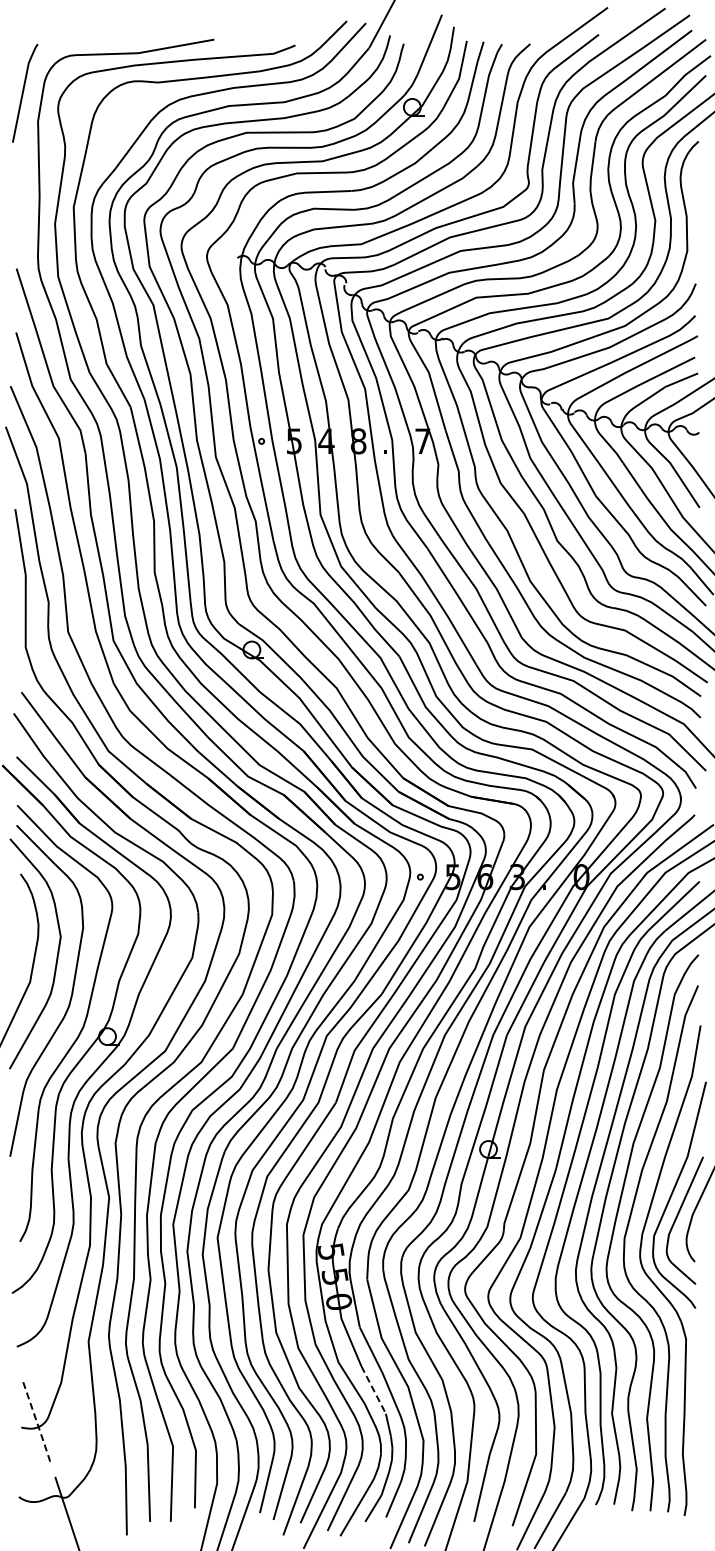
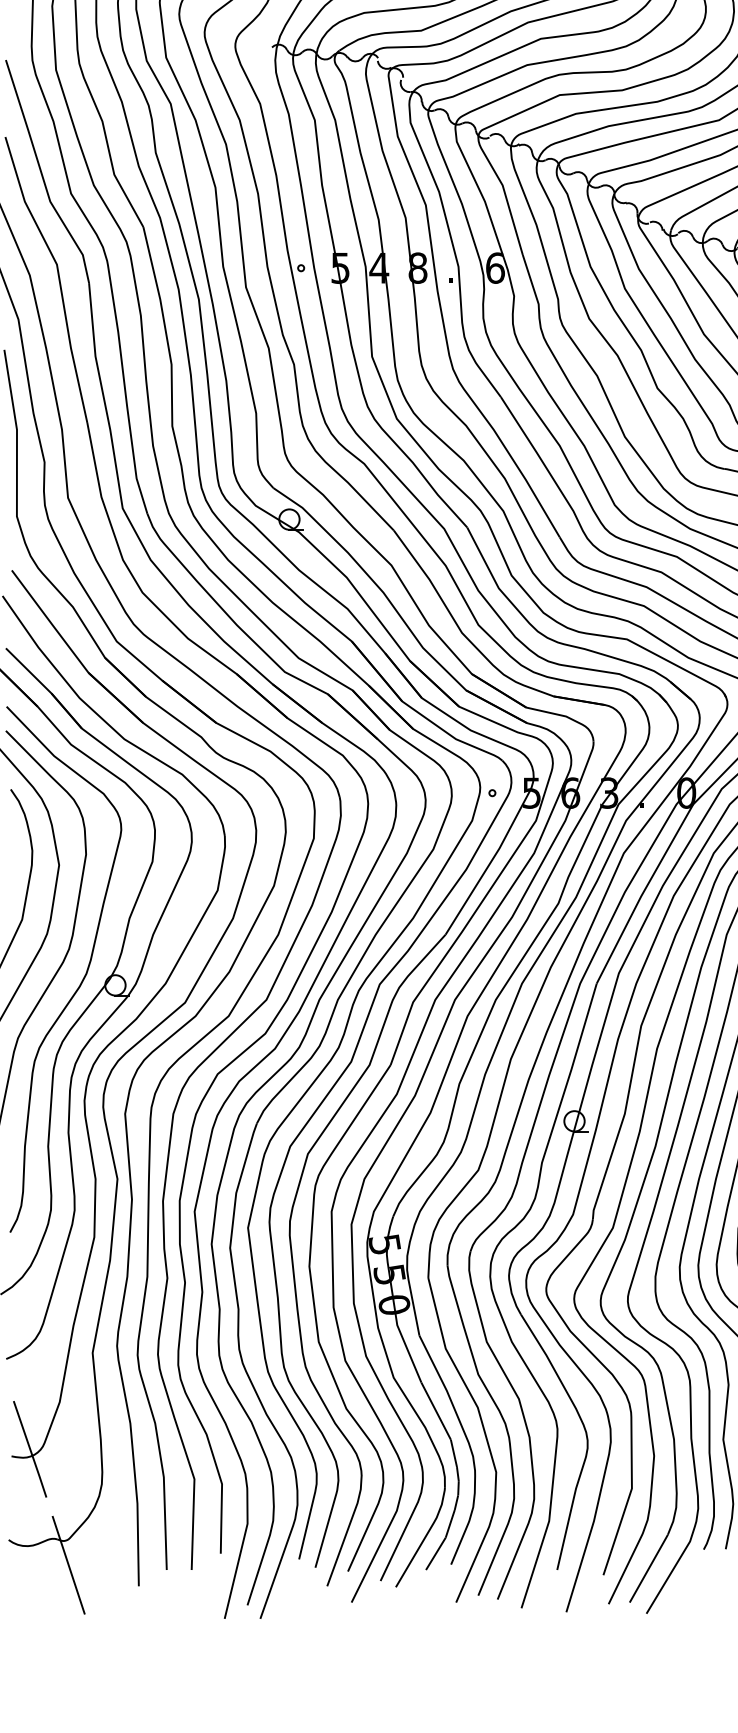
text: (422, 441) -> (494, 268), 7 -> 6
line: (373, 1390) -> (435, 1411), dashed -> solid
line: (36, 1422) -> (29, 1450), dashed -> solid

